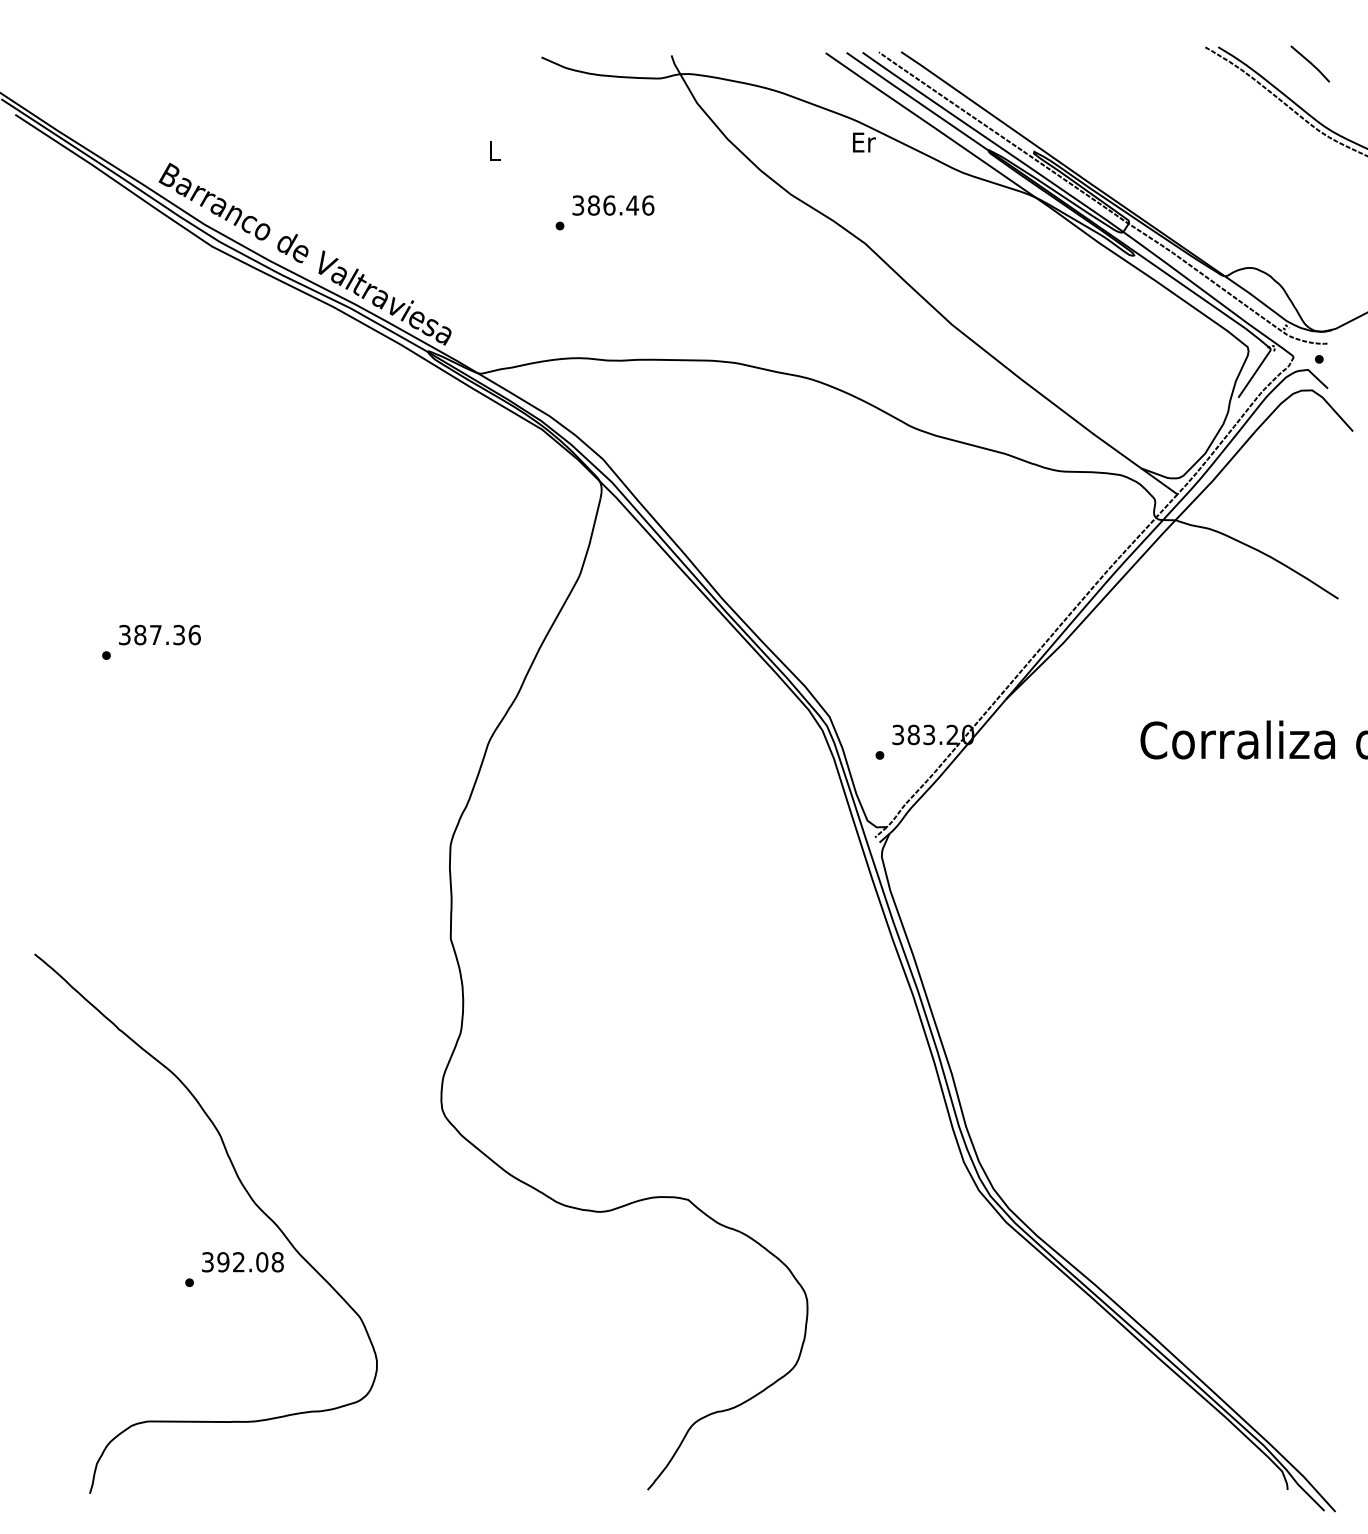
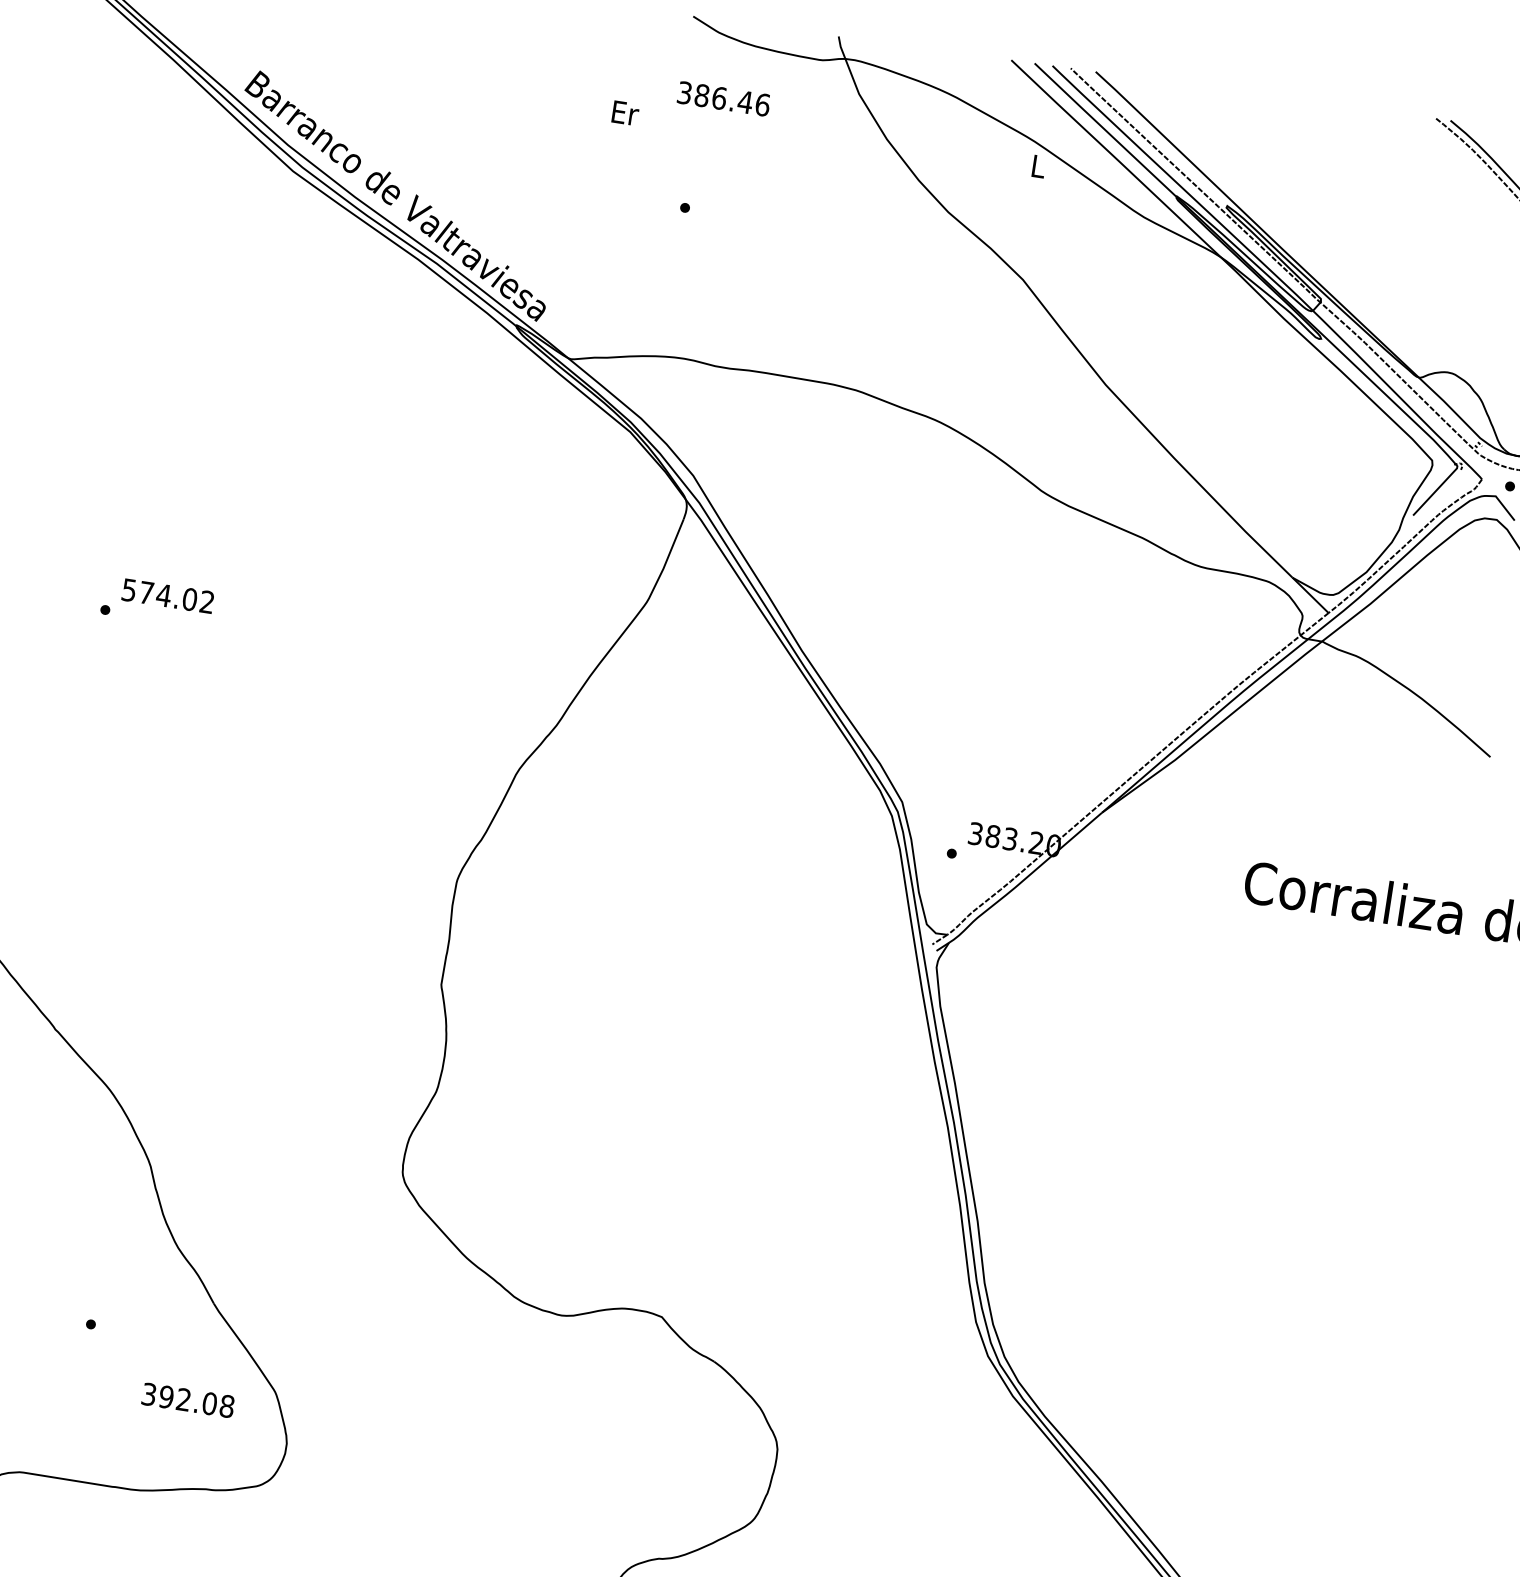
text: (864, 142) -> (1039, 166), Er -> L
text: (494, 151) -> (624, 113), L -> Er
text: (613, 205) -> (724, 98), moved
text: (159, 634) -> (168, 595), 387.36 -> 574.02
text: (242, 1262) -> (187, 1400), moved

